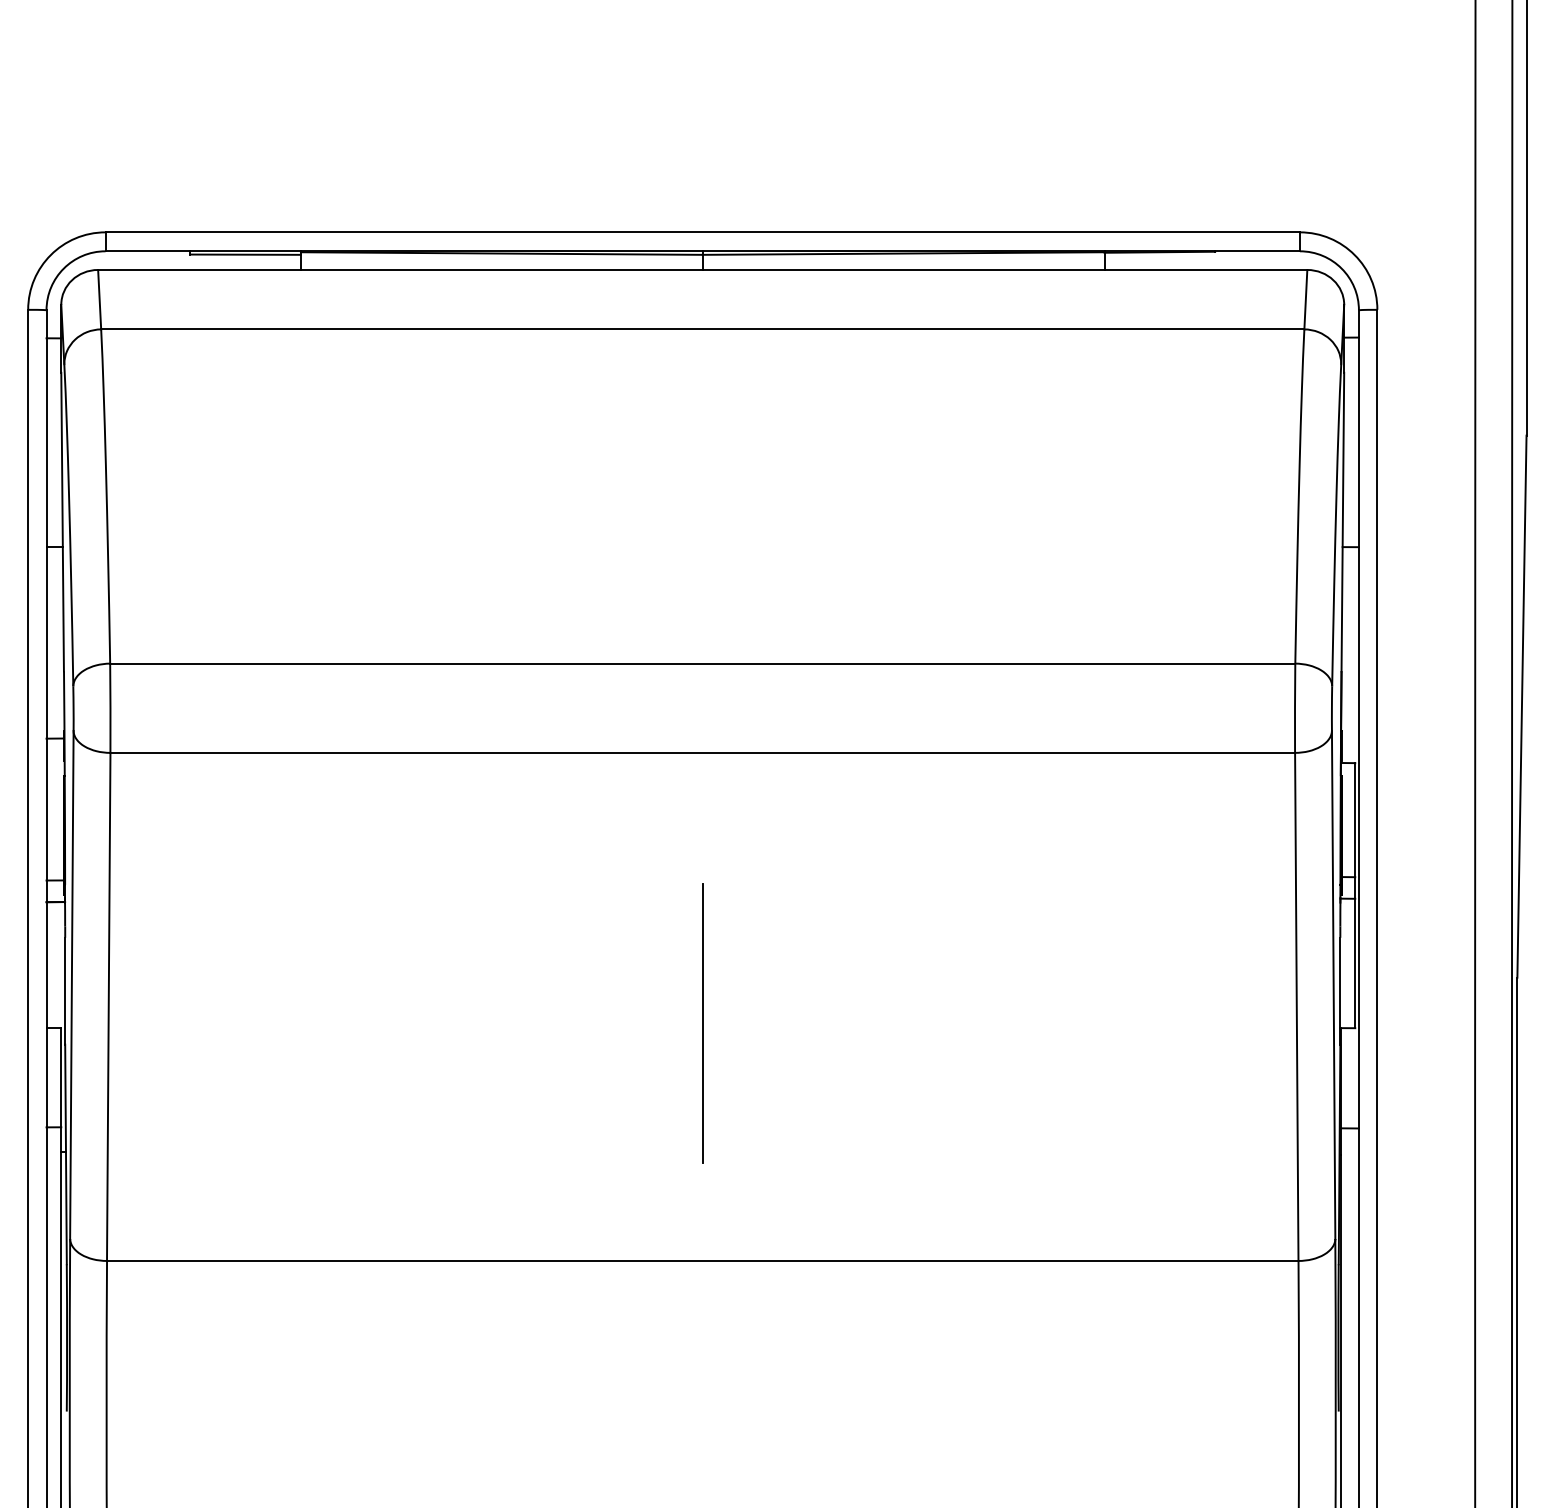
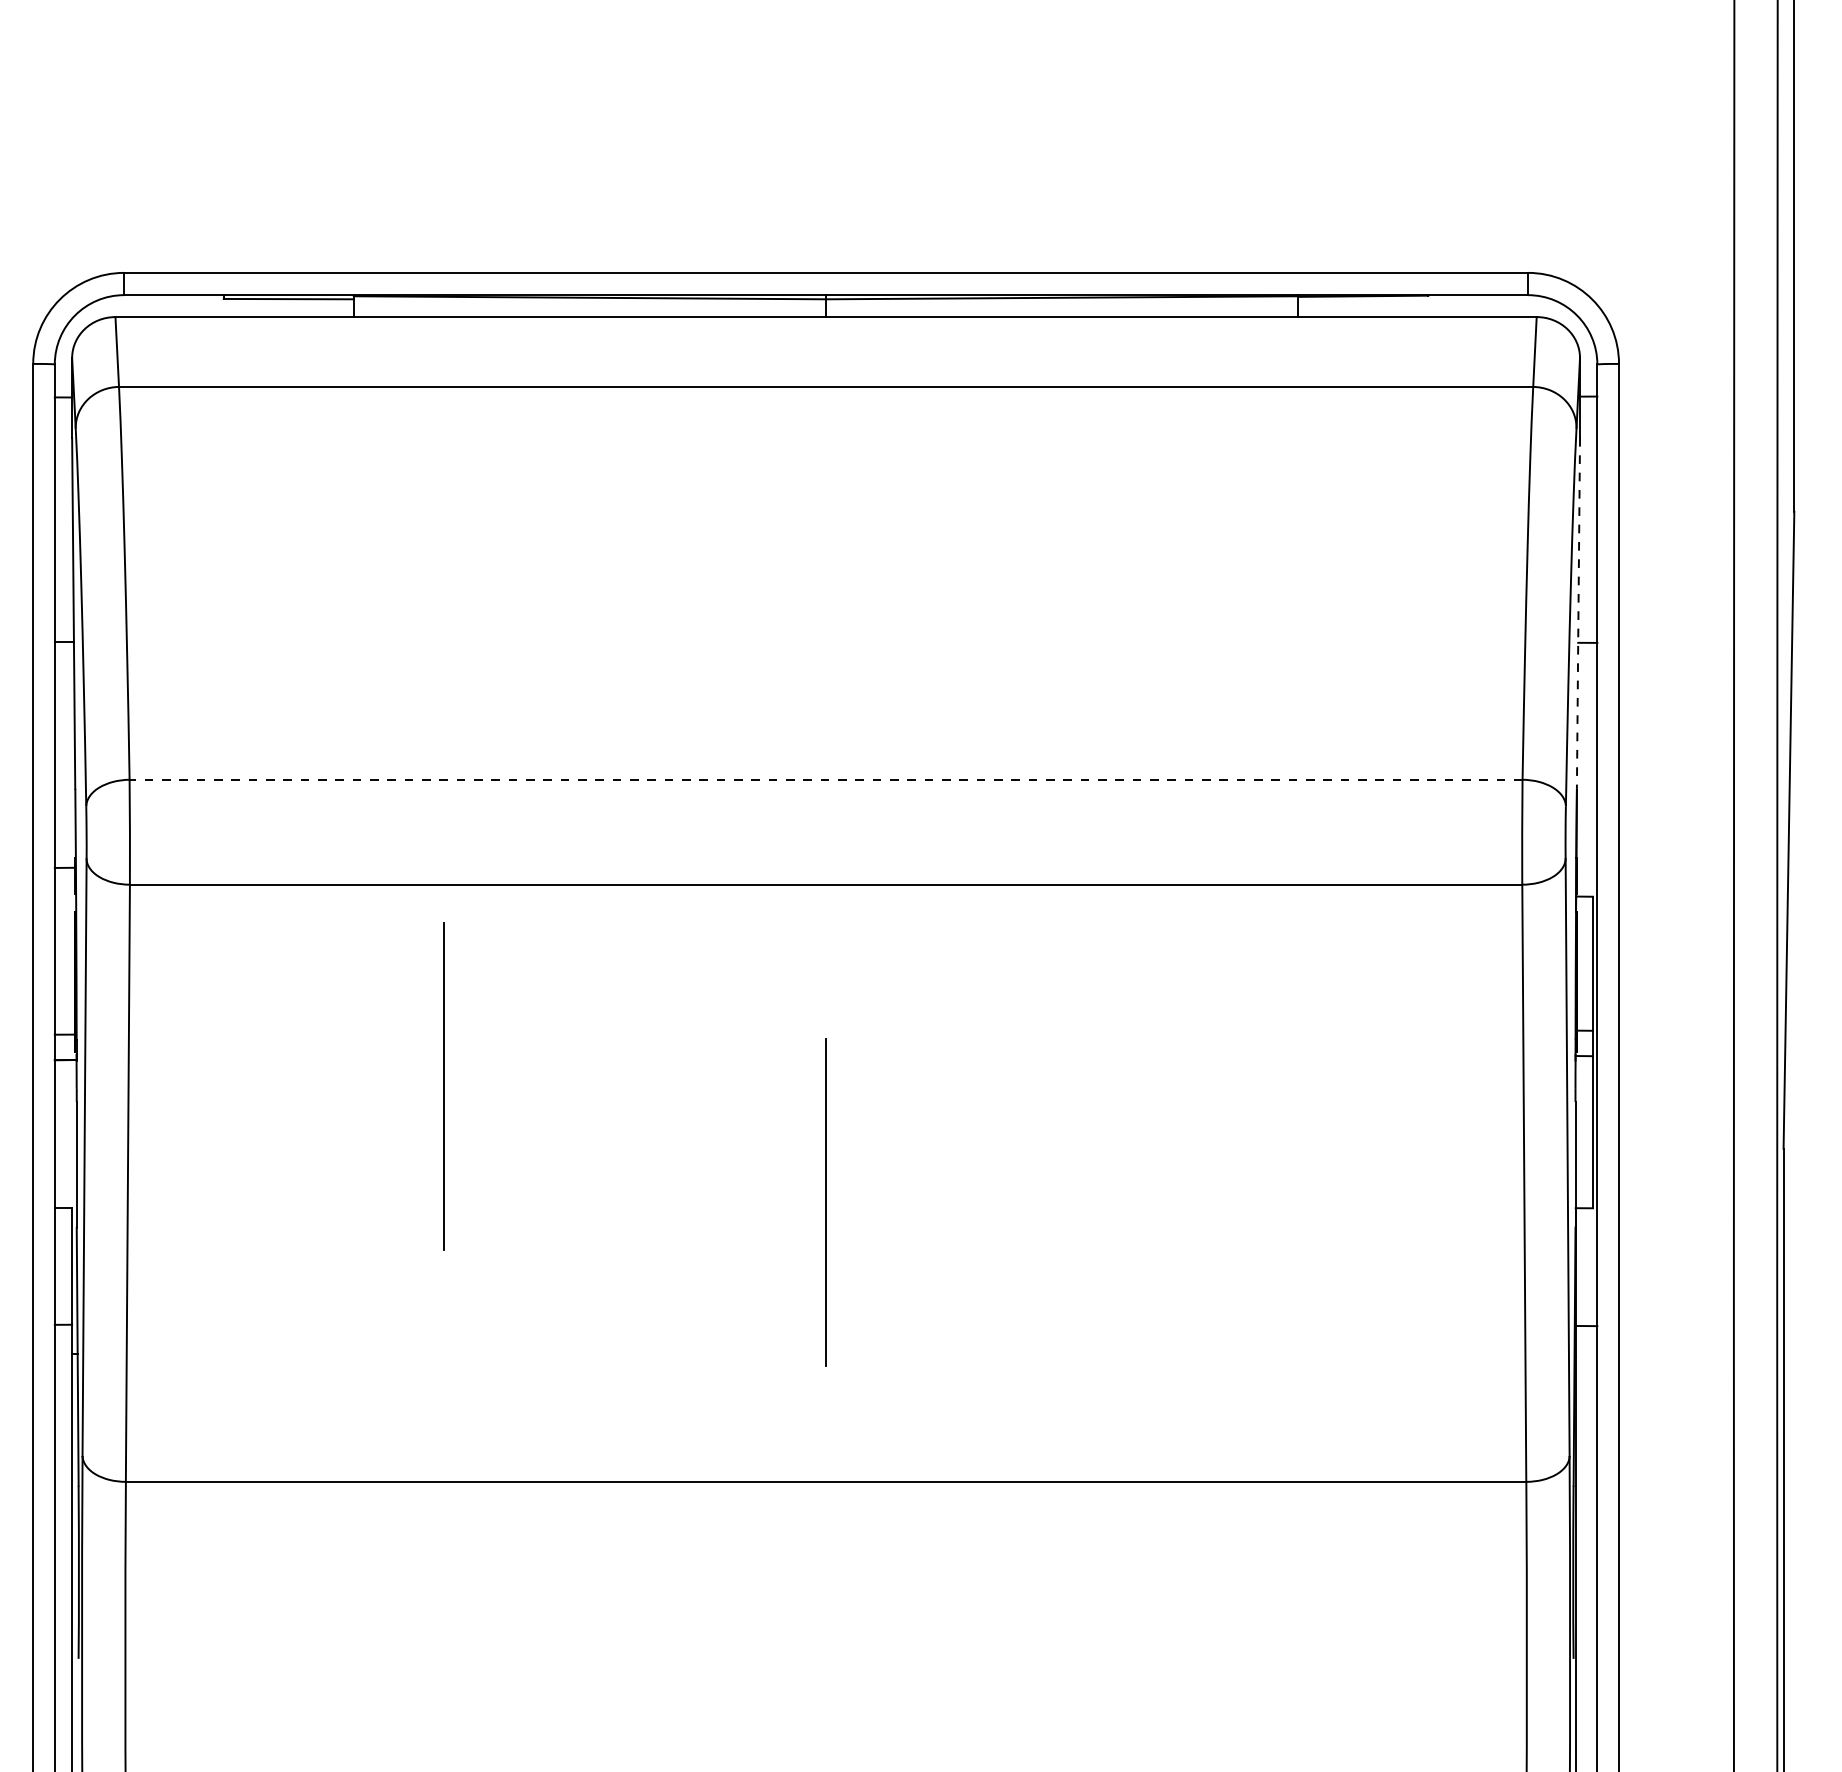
line: (1342, 522) -> (1578, 613), solid -> dashed
line: (702, 663) -> (825, 779), solid -> dashed
line: (377, 924) -> (443, 1086), added

